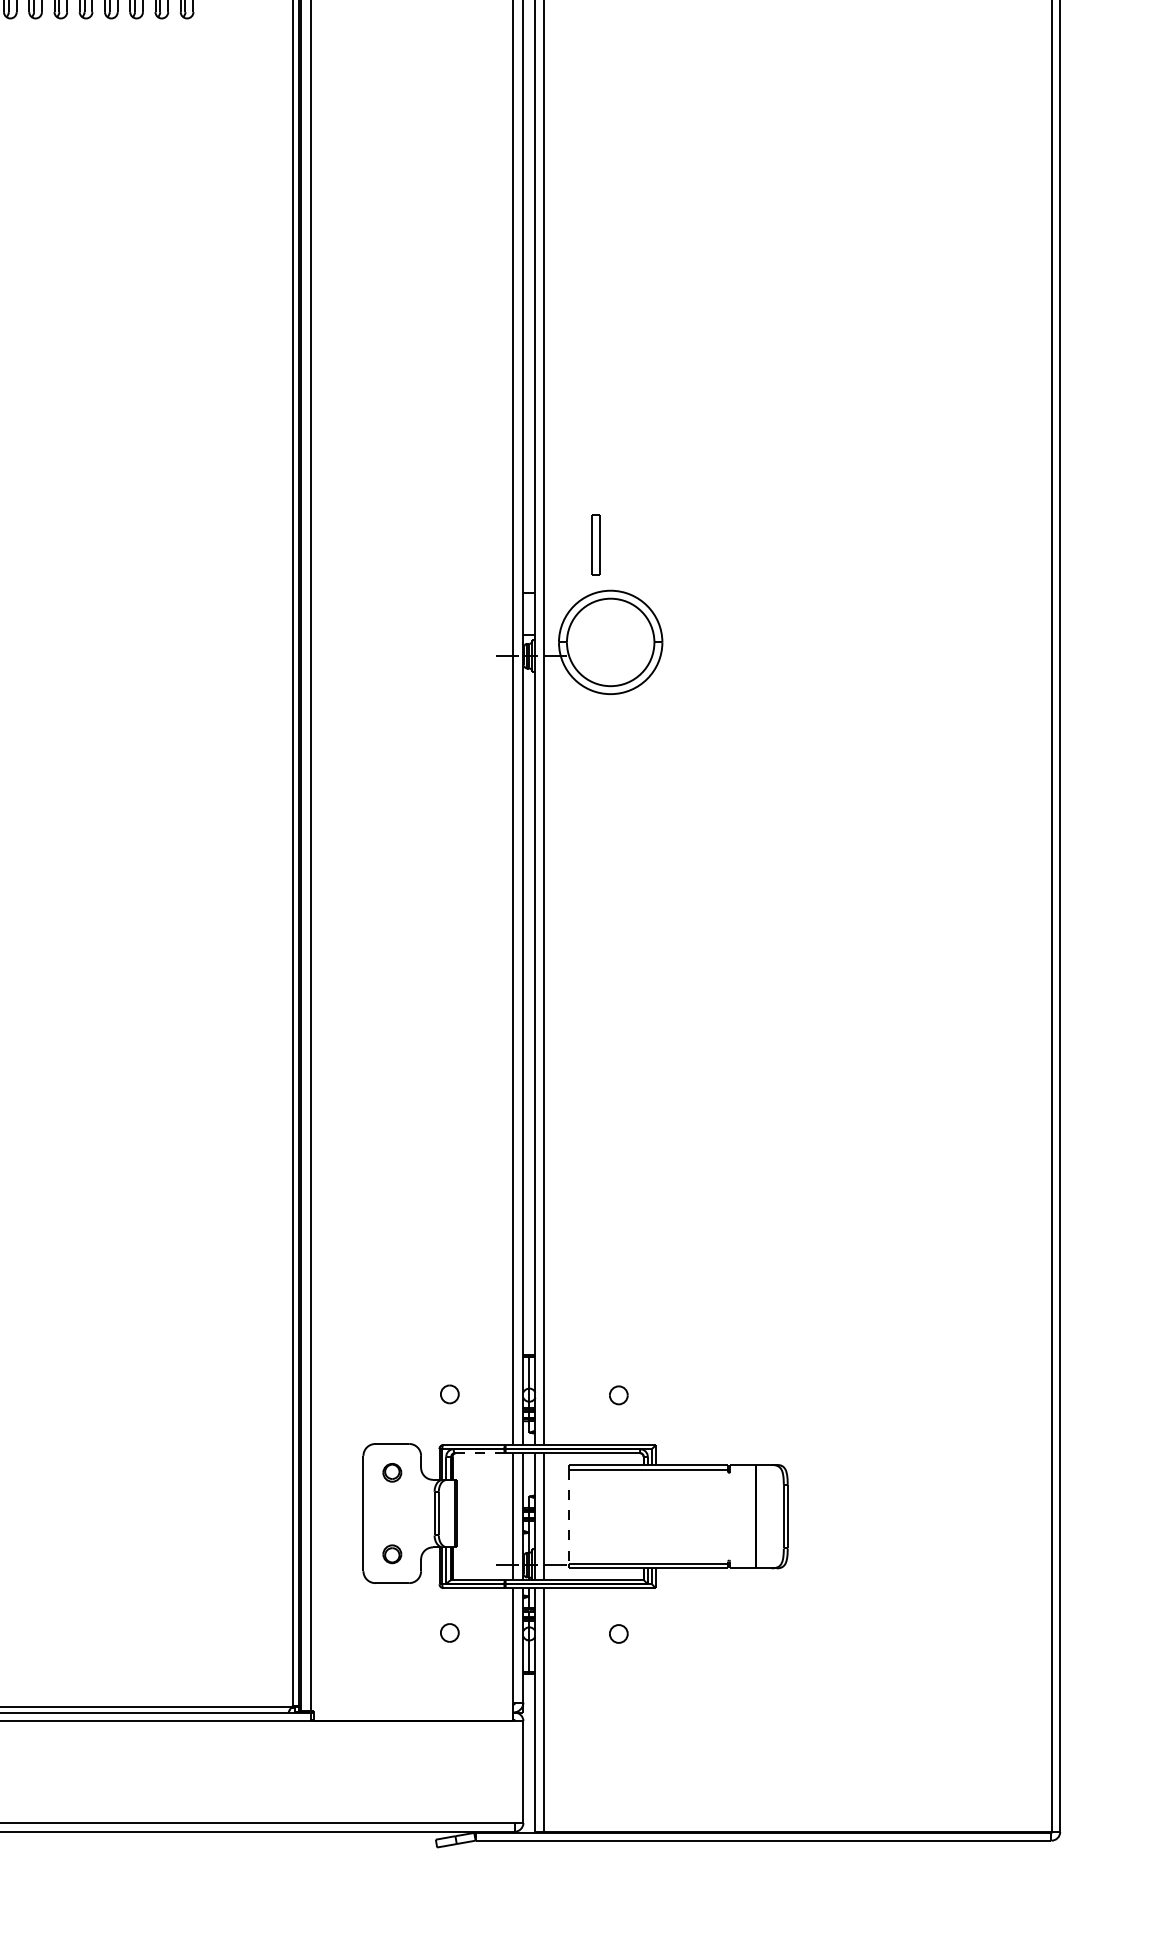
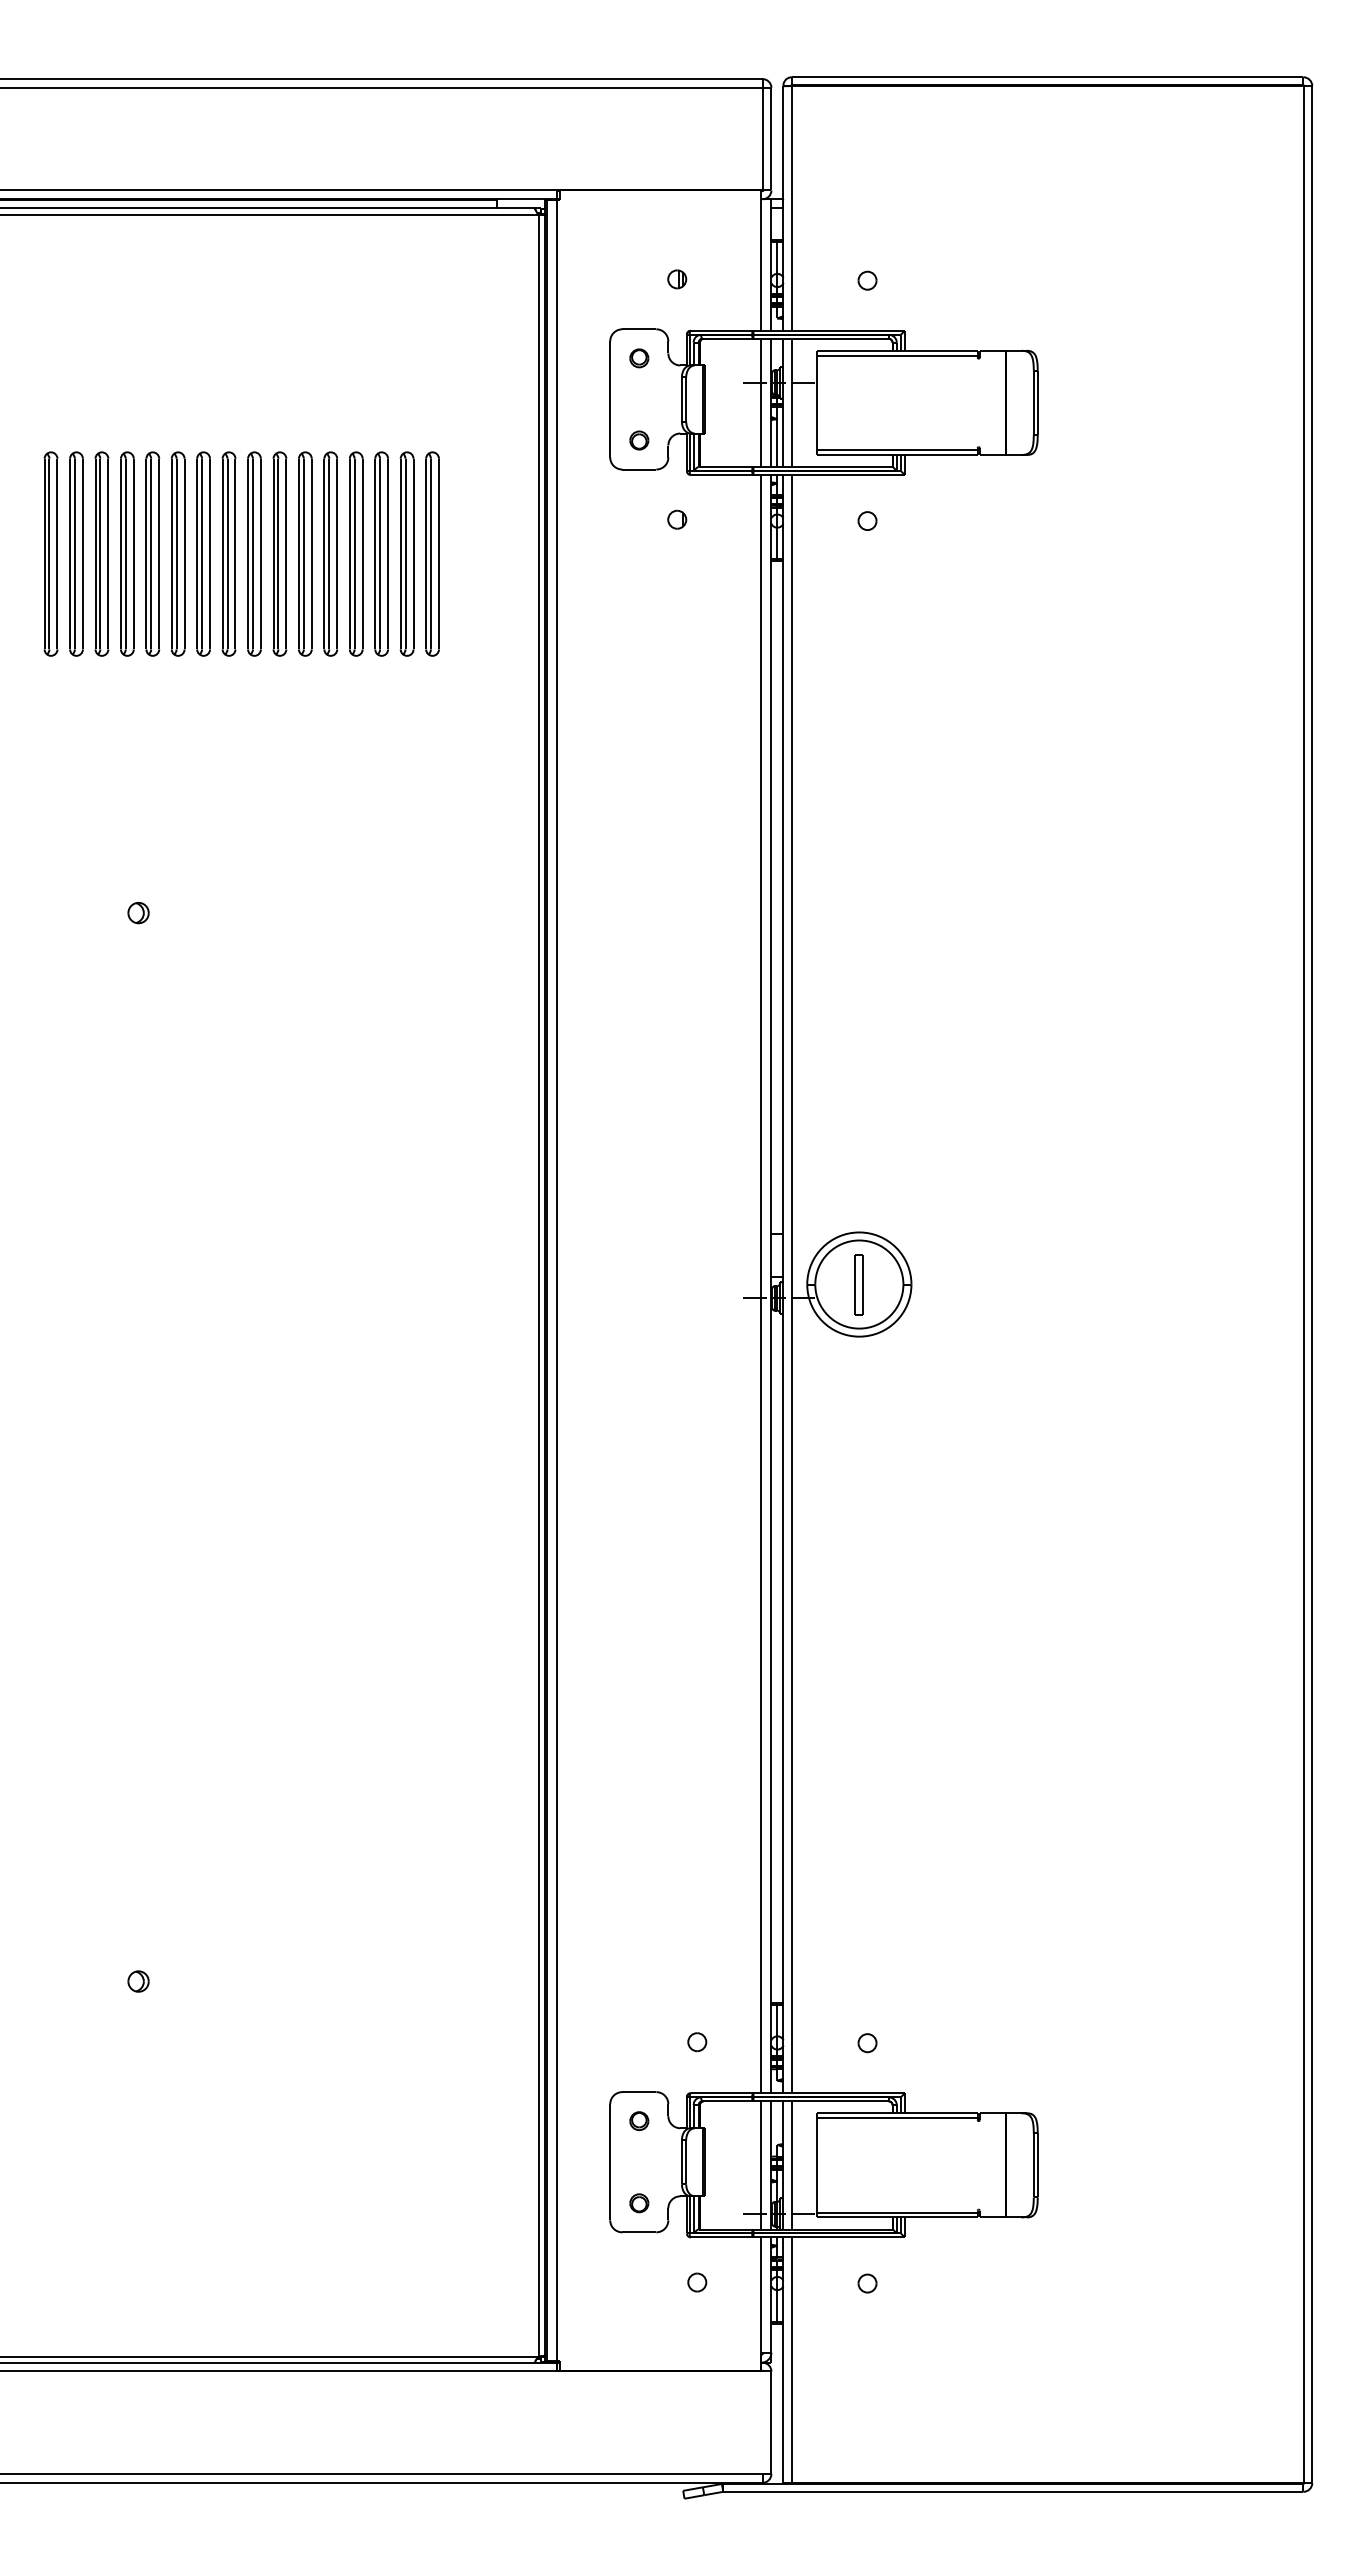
part: (594, 545) -> (858, 1284), moved
line: (479, 1453) -> (727, 2101), dashed -> solid
line: (569, 1516) -> (817, 2165), dashed -> solid

